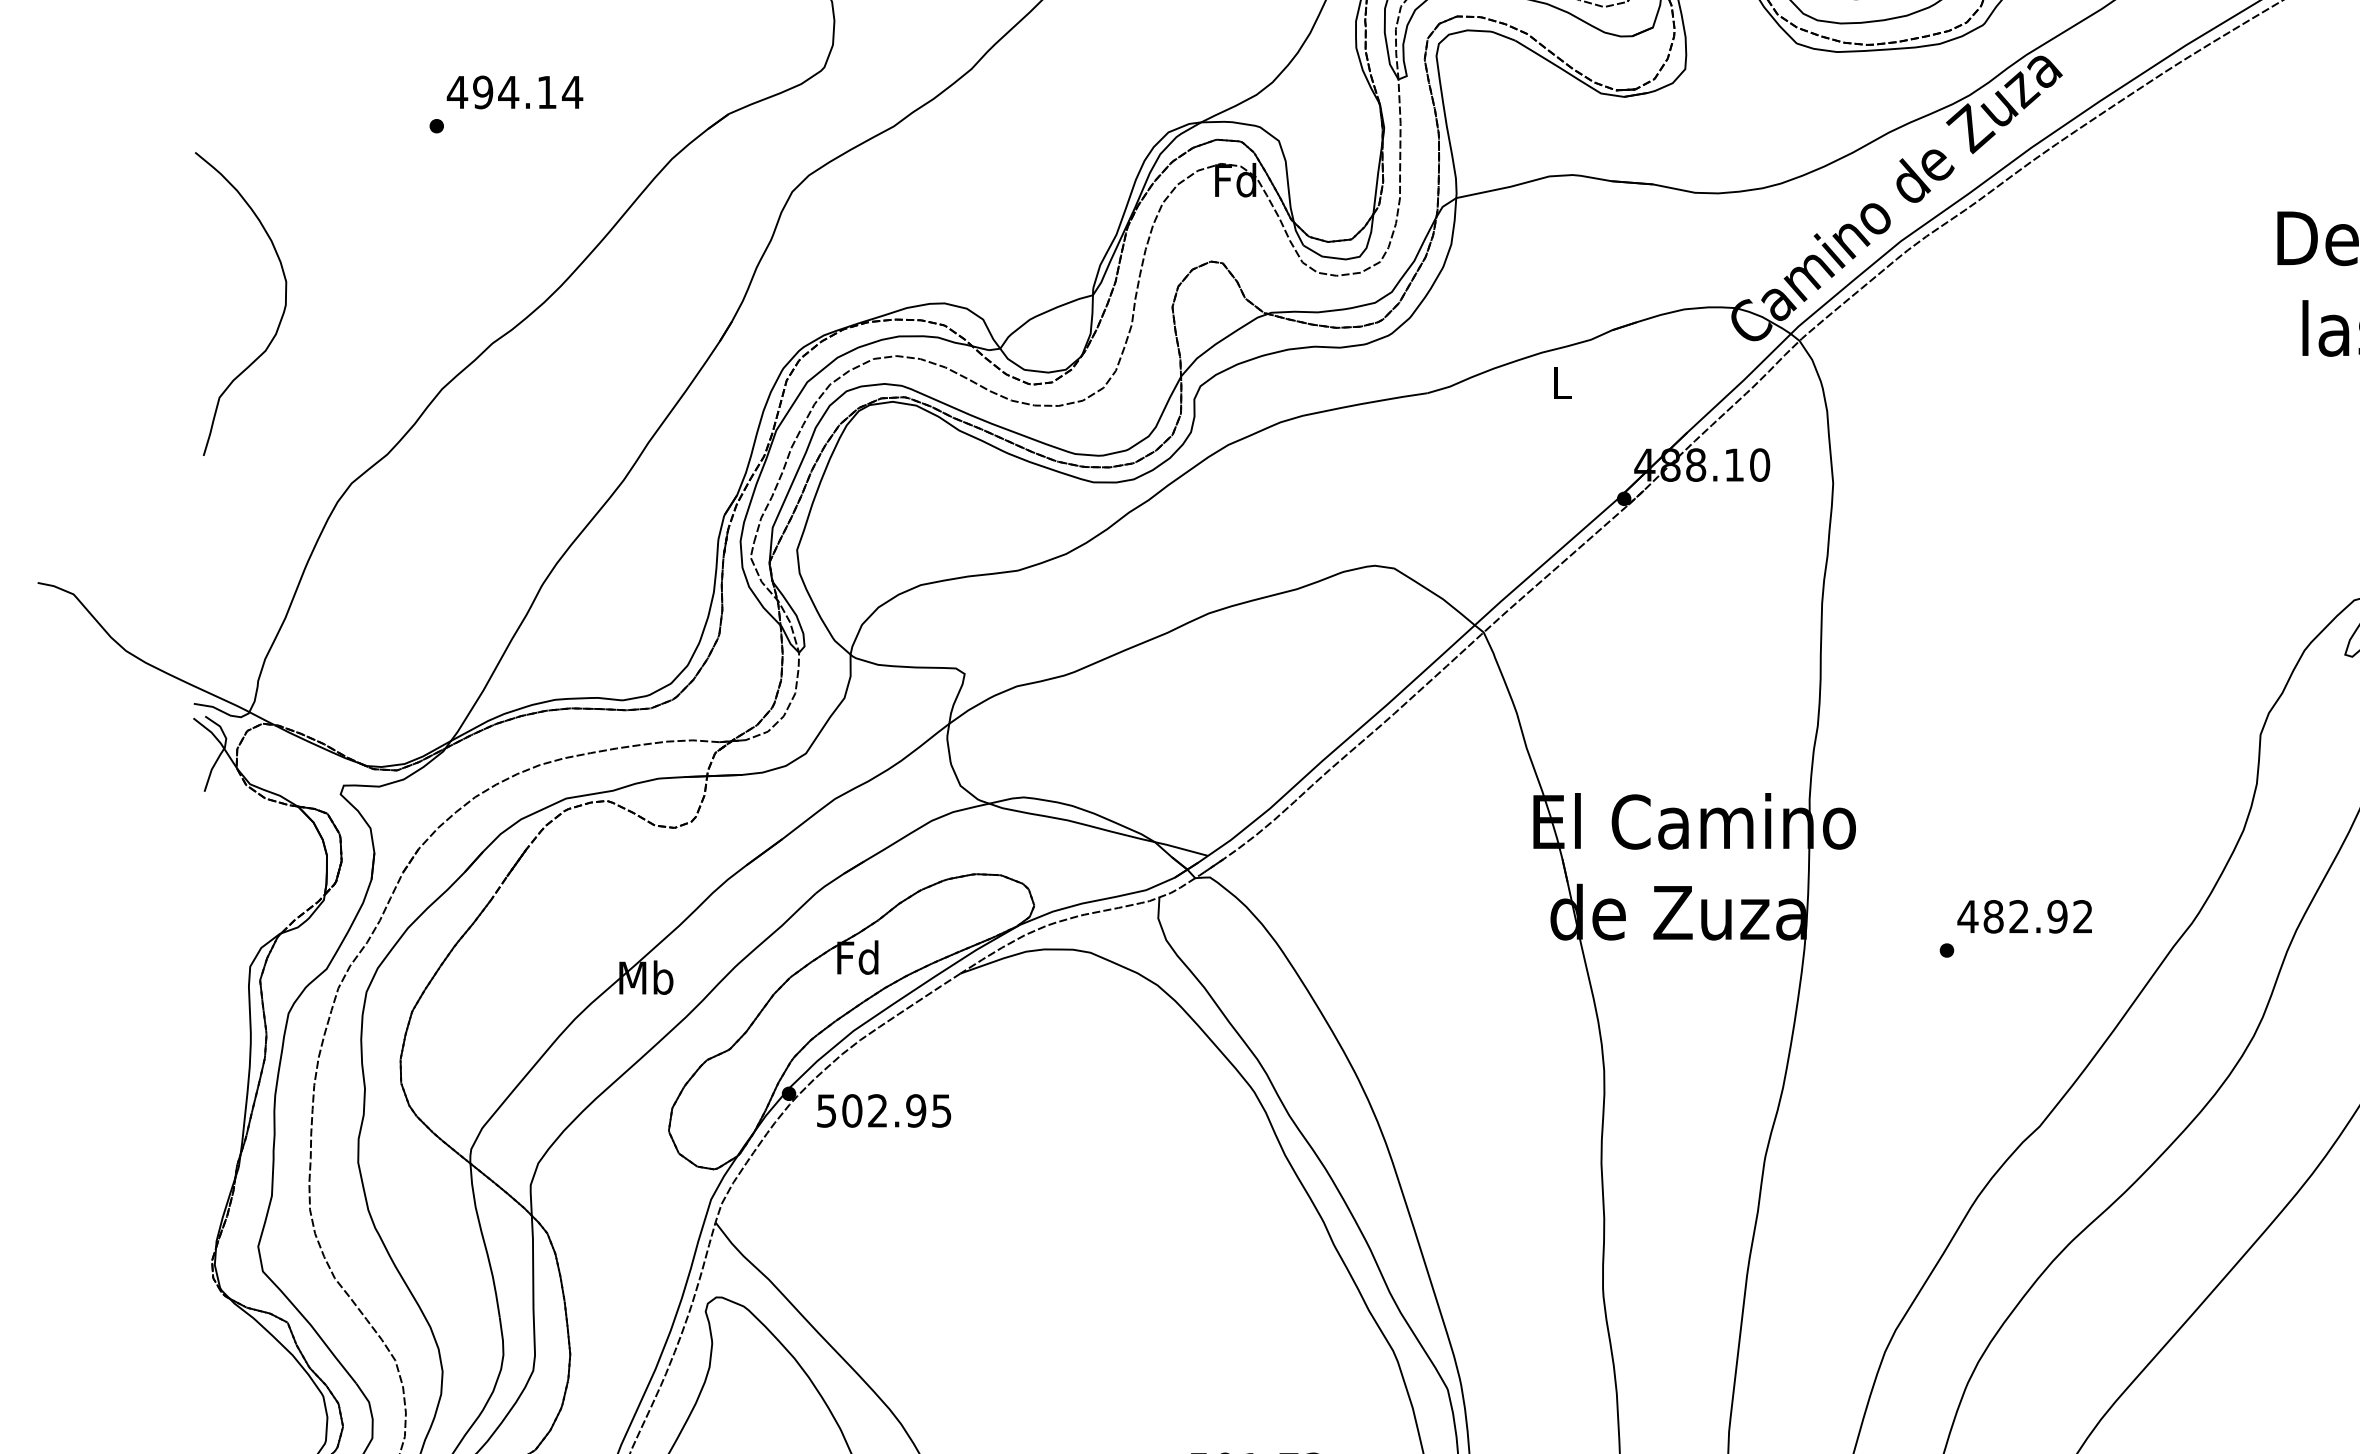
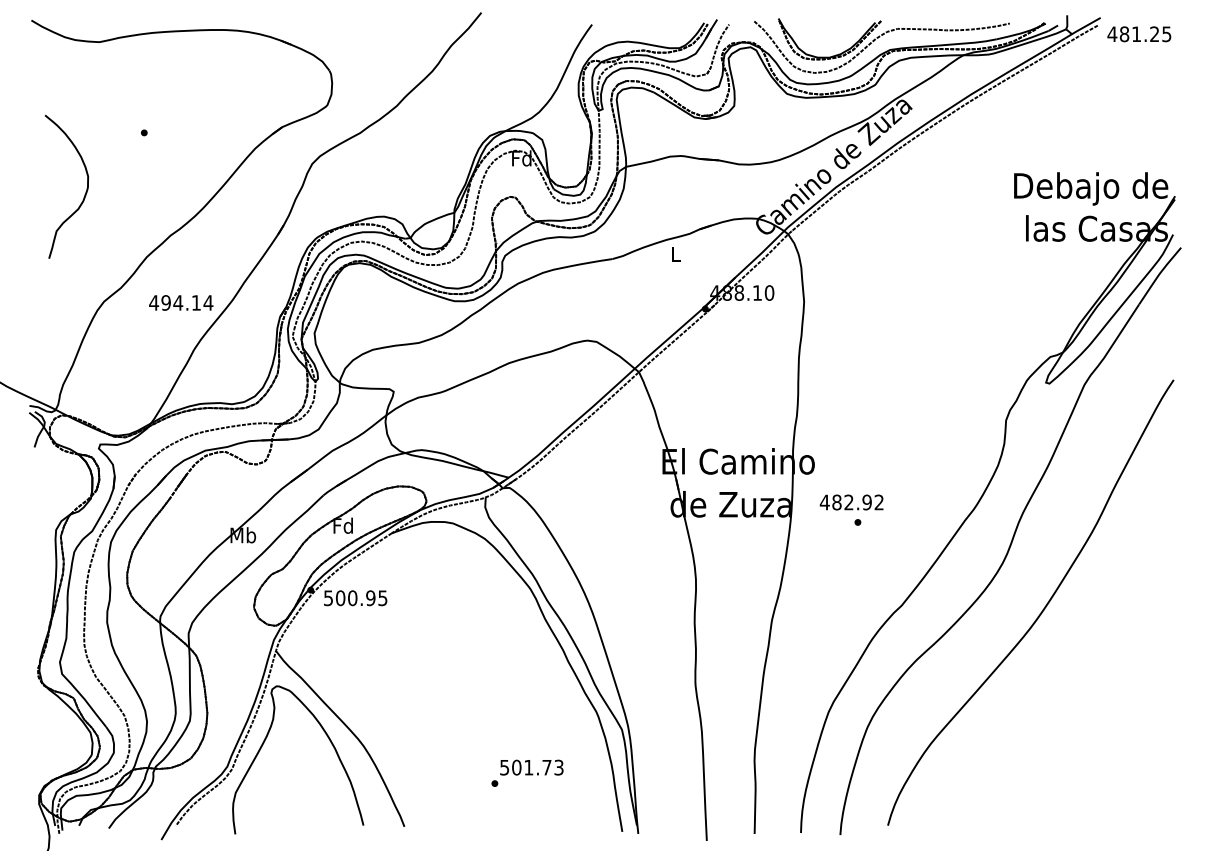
text: (515, 91) -> (181, 302), moved
curve: (280, 313) -> (85, 191), moved
text: (2024, 916) -> (851, 502), moved
text: (877, 1111) -> (352, 598), 502.95 -> 500.95

